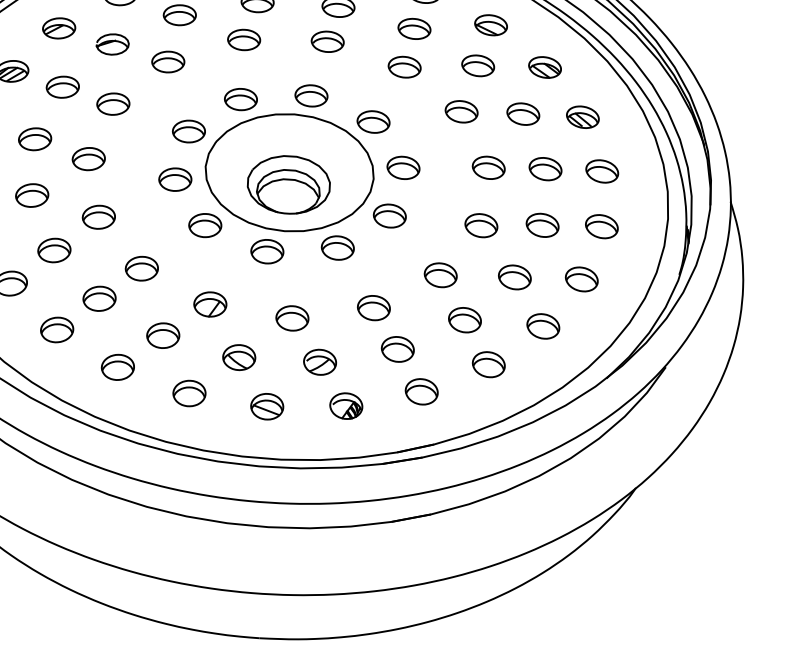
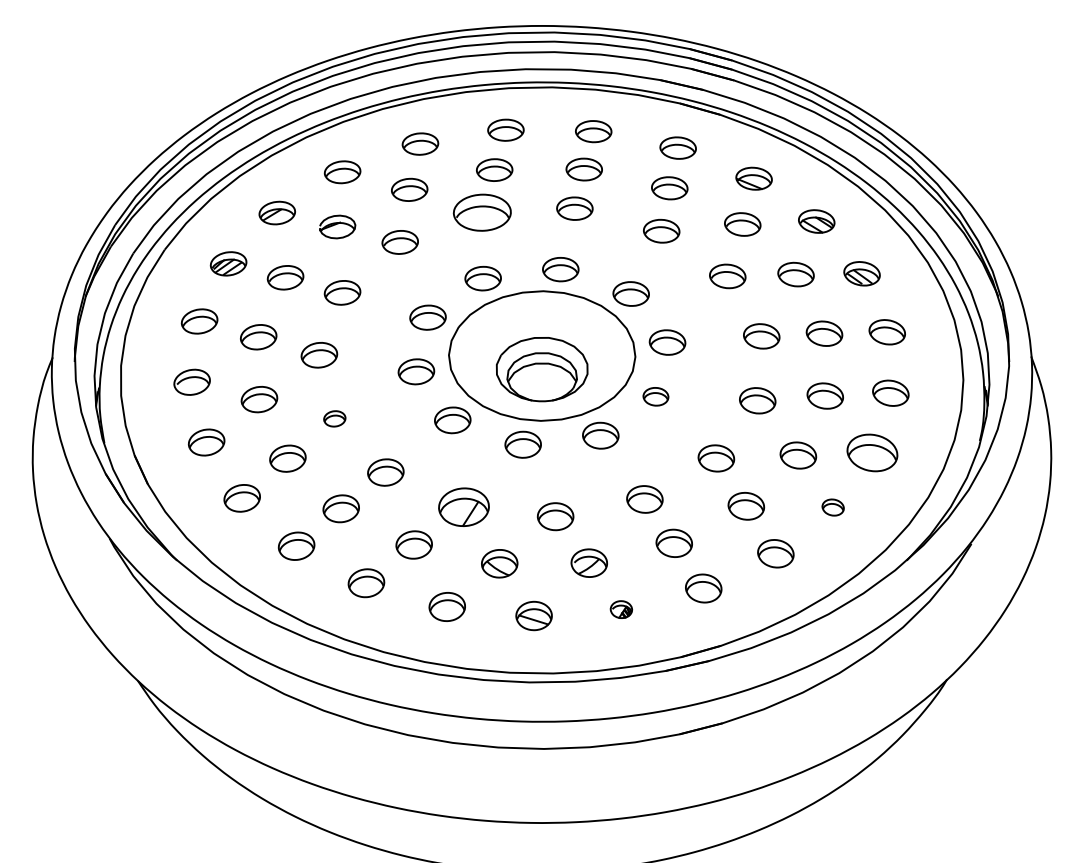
part: (244, 39) -> (482, 212), size x1.6
part: (389, 215) -> (655, 396), size x0.7
part: (98, 216) -> (334, 418), size x0.6
part: (581, 279) -> (872, 452), size x1.4
part: (209, 303) -> (463, 506), size x1.4
part: (542, 326) -> (832, 507), size x0.6
part: (346, 405) -> (621, 609), size x0.6

